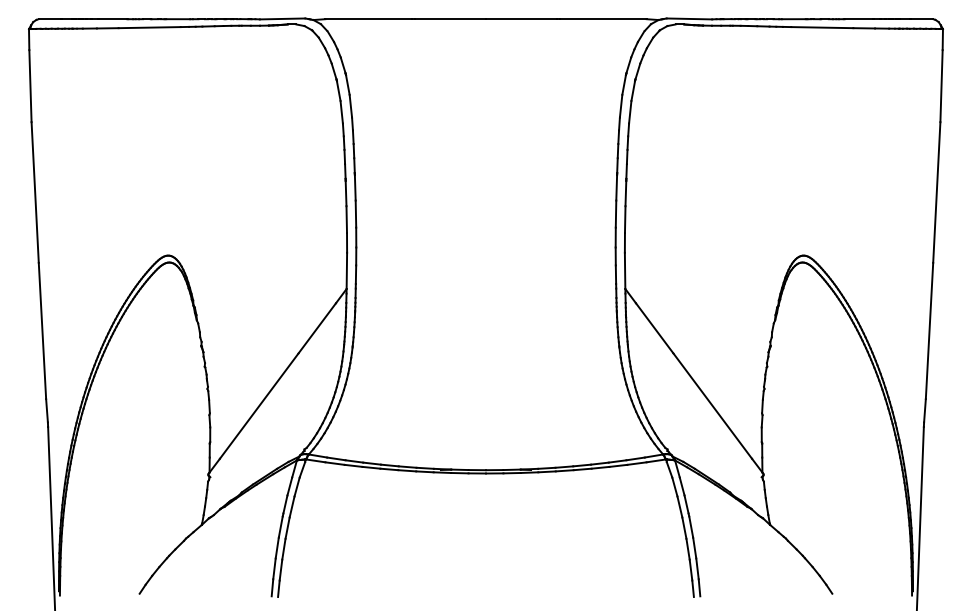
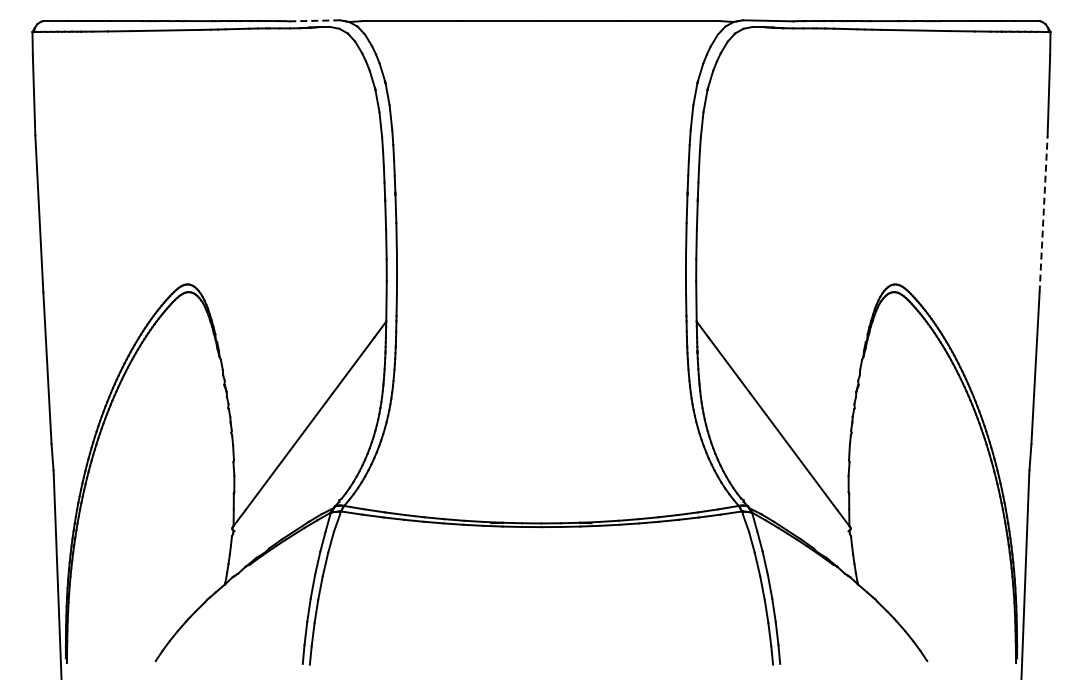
line: (282, 18) -> (314, 20), solid -> dashed
line: (936, 191) -> (1043, 213), solid -> dashed

